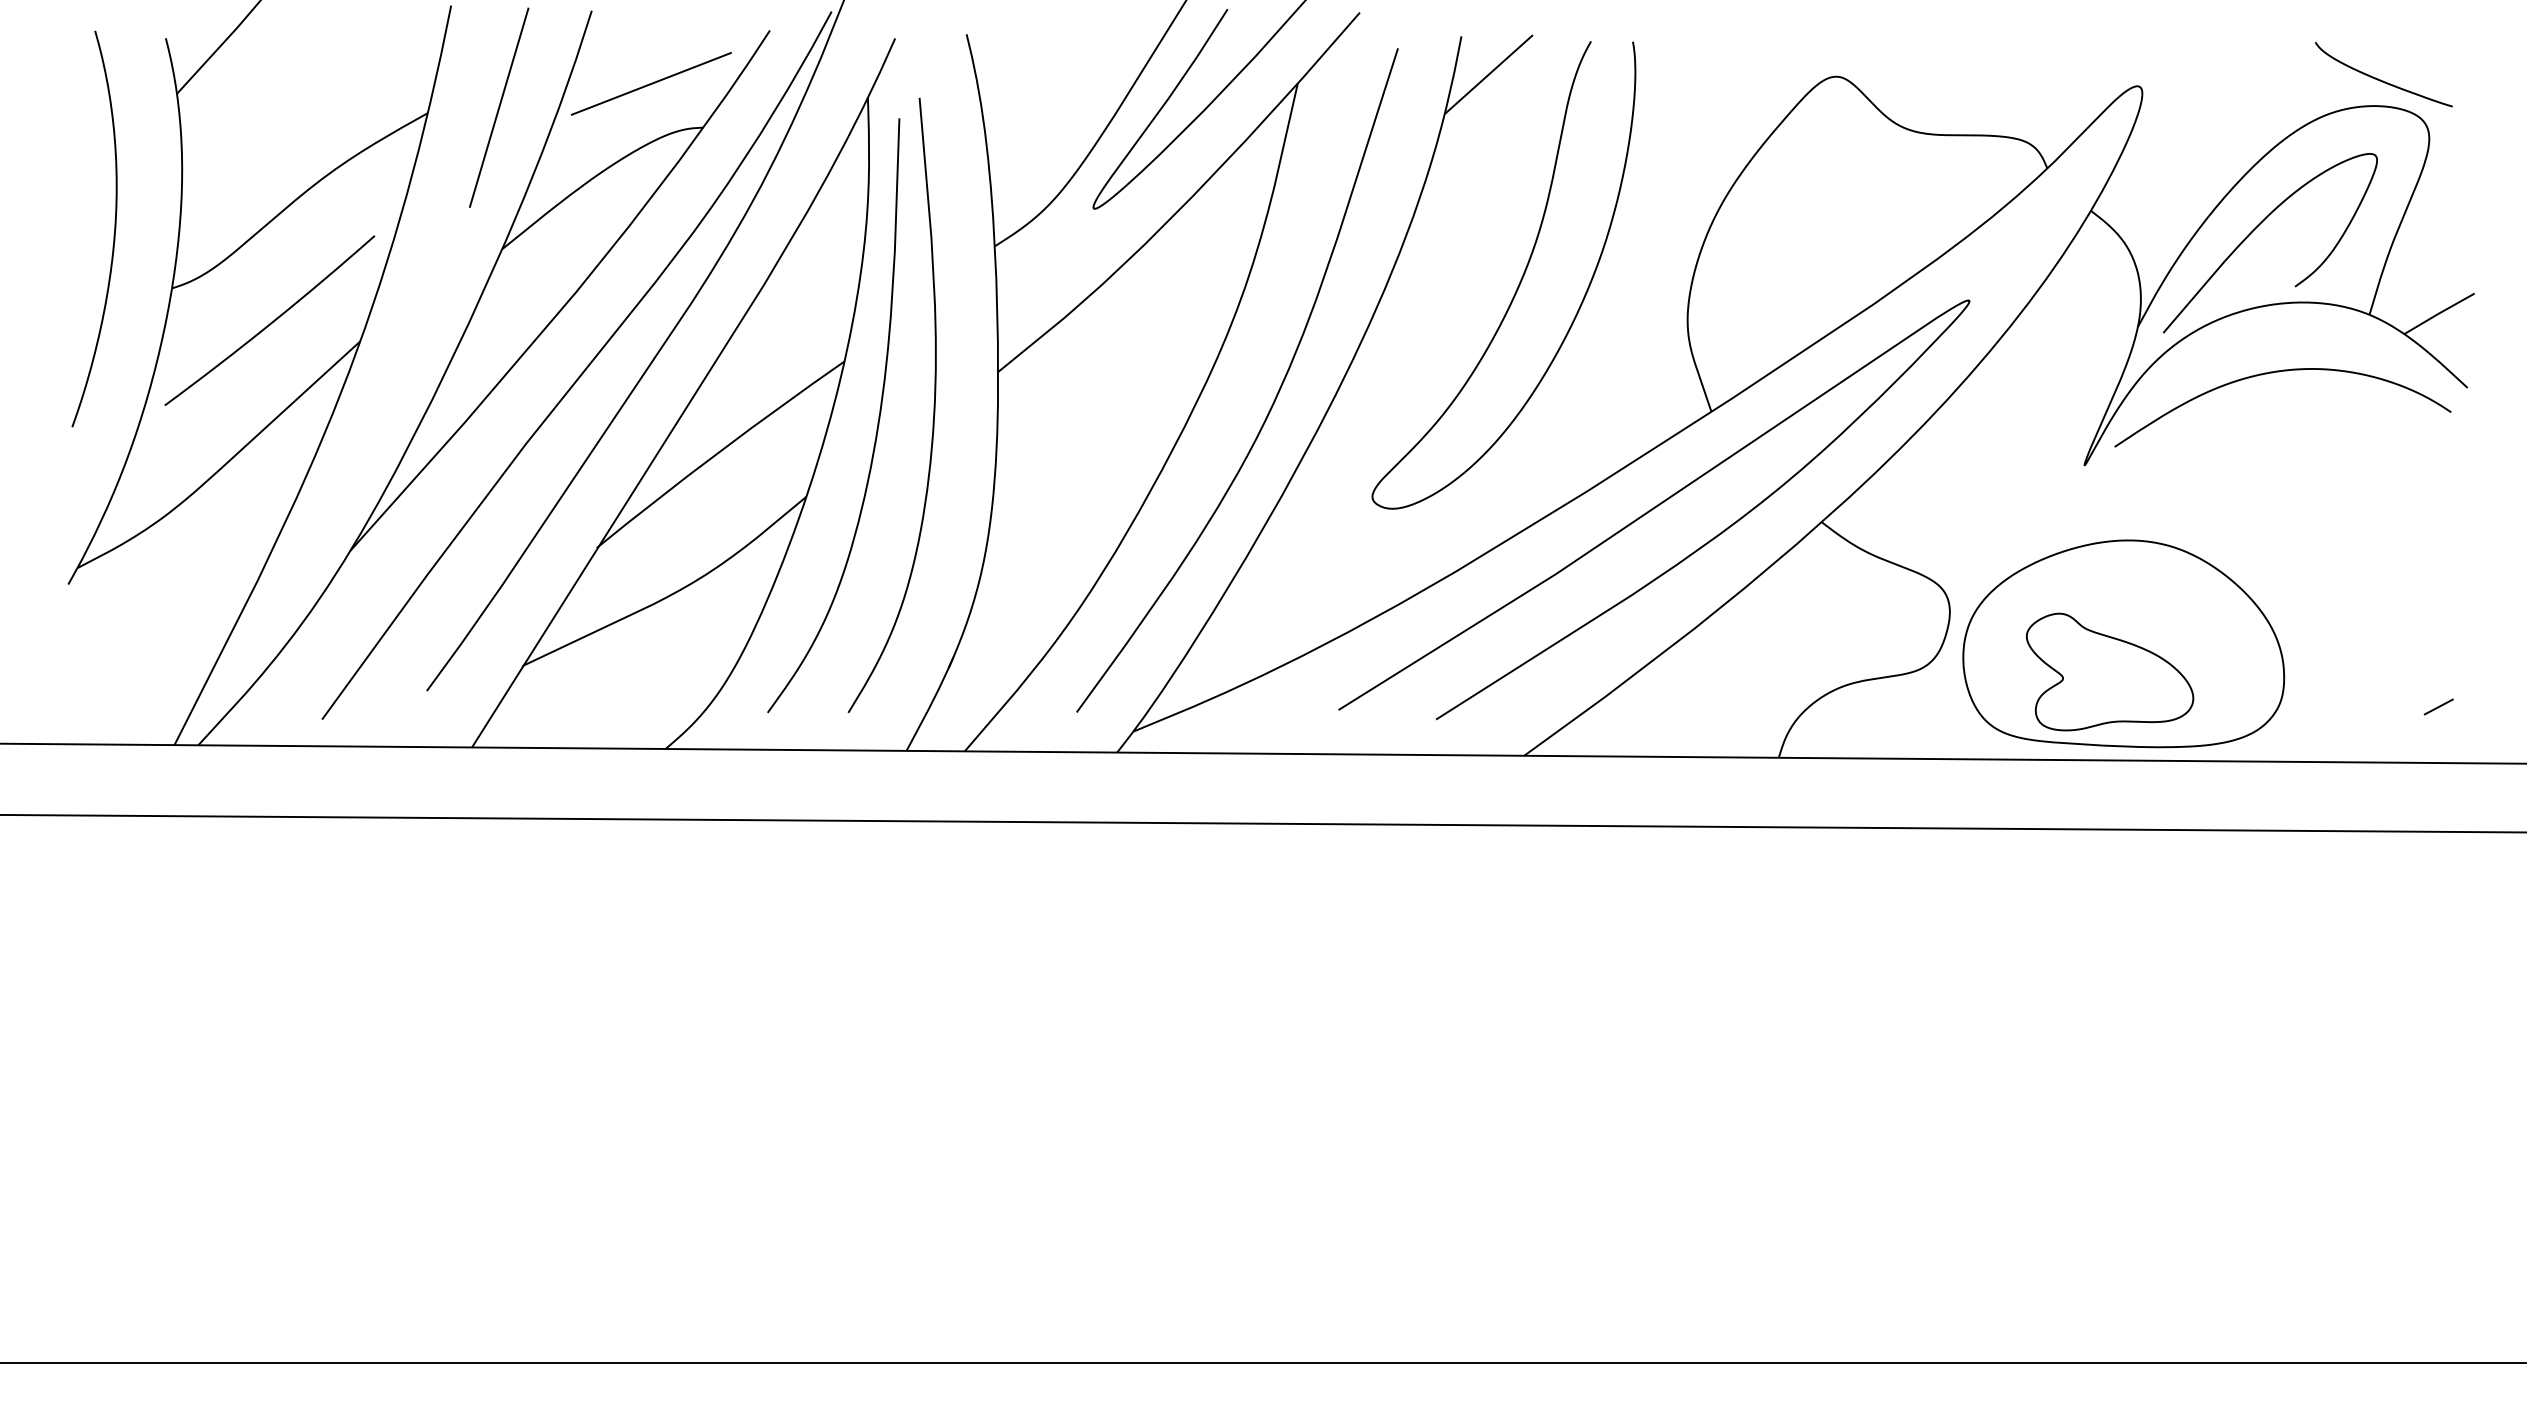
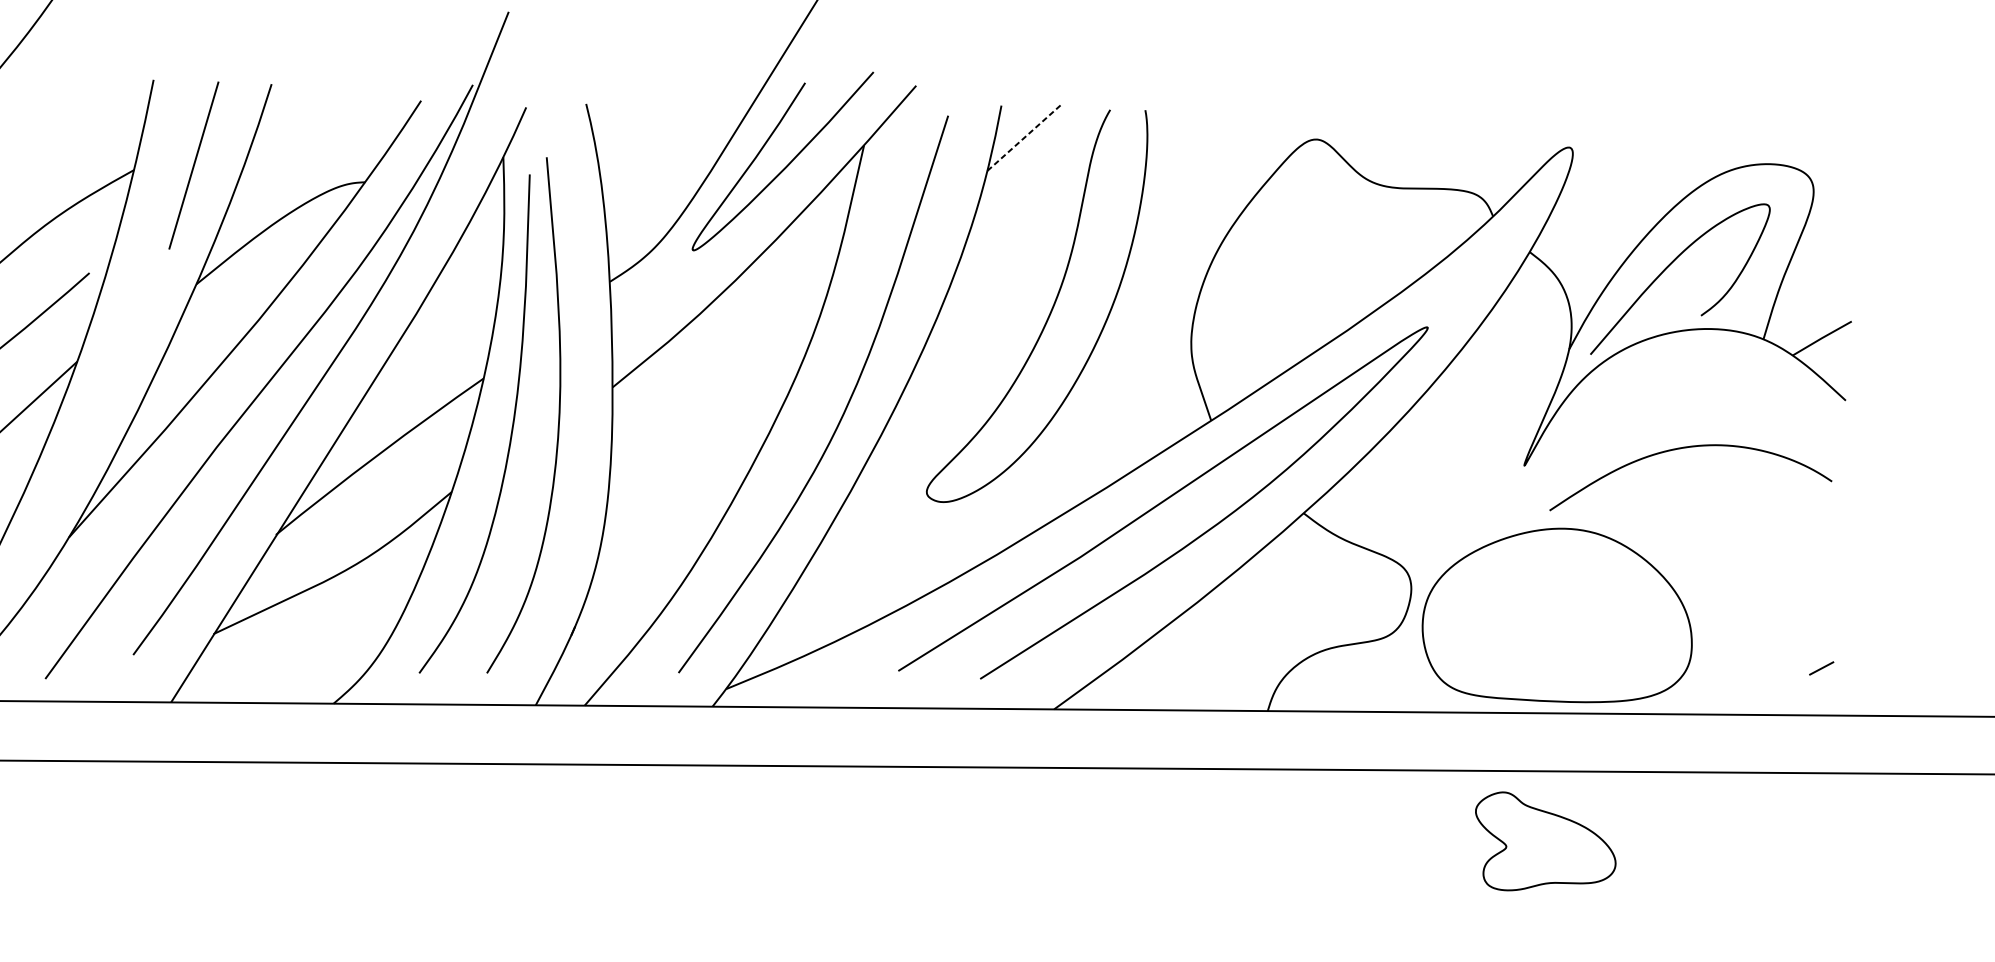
line: (1489, 74) -> (1025, 137), solid -> dashed
curve: (2380, 79) -> (1772, 141), removed
line: (650, 83) -> (320, 145), removed
curve: (2279, 372) -> (1687, 448), moved
part: (2110, 671) -> (1546, 840), moved

